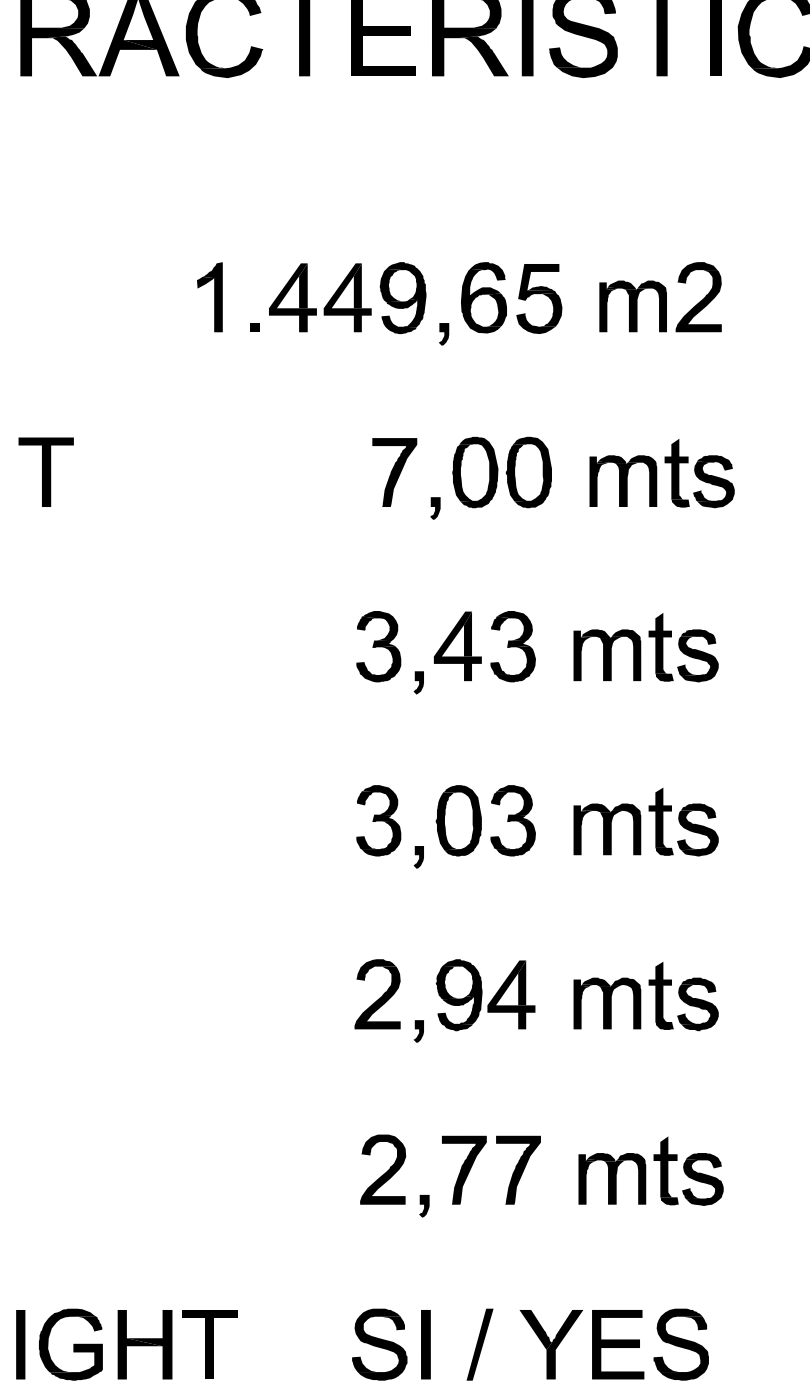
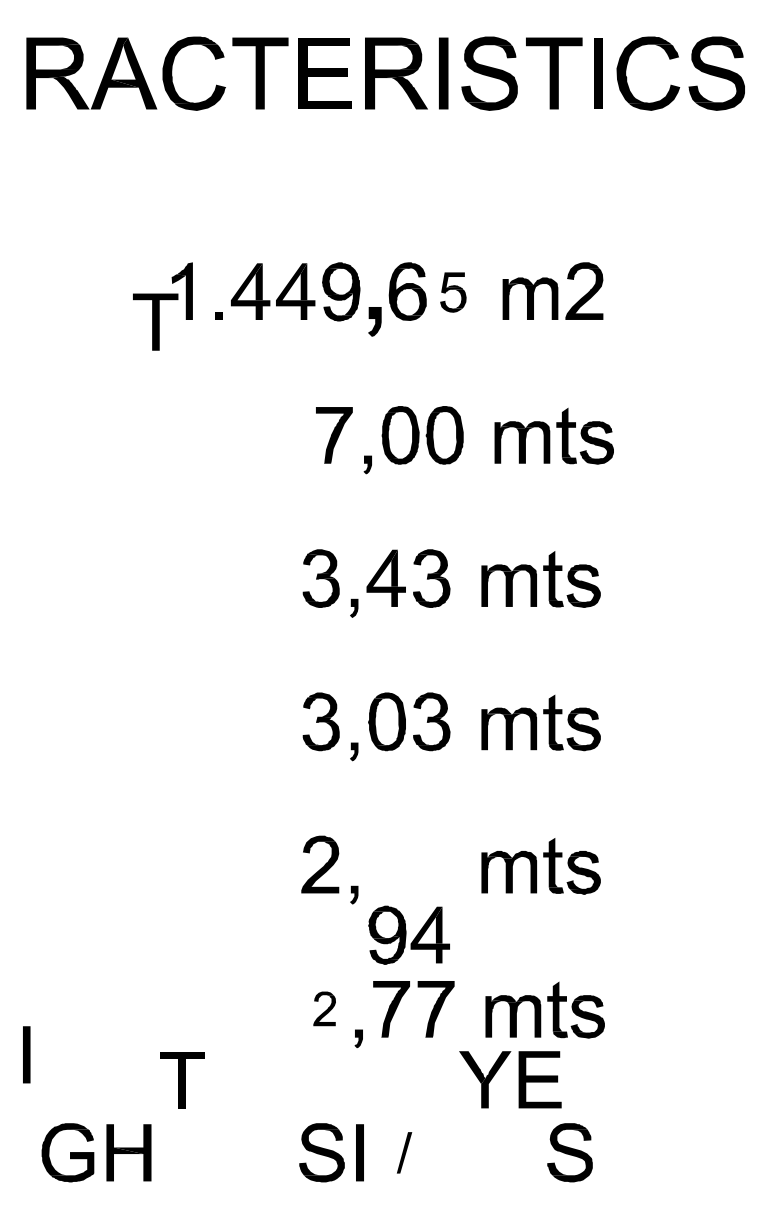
part: (539, 298) -> (453, 292), size x0.7
part: (443, 334) -> (374, 321), size x1.6
part: (46, 471) -> (155, 321), moved
part: (484, 994) -> (408, 934), moved
part: (382, 1169) -> (324, 1008), size x0.6
part: (20, 1344) -> (26, 1054), moved
part: (210, 1344) -> (182, 1080), moved
part: (480, 1344) -> (404, 1152), size x0.7
part: (591, 1344) -> (518, 1079), moved

